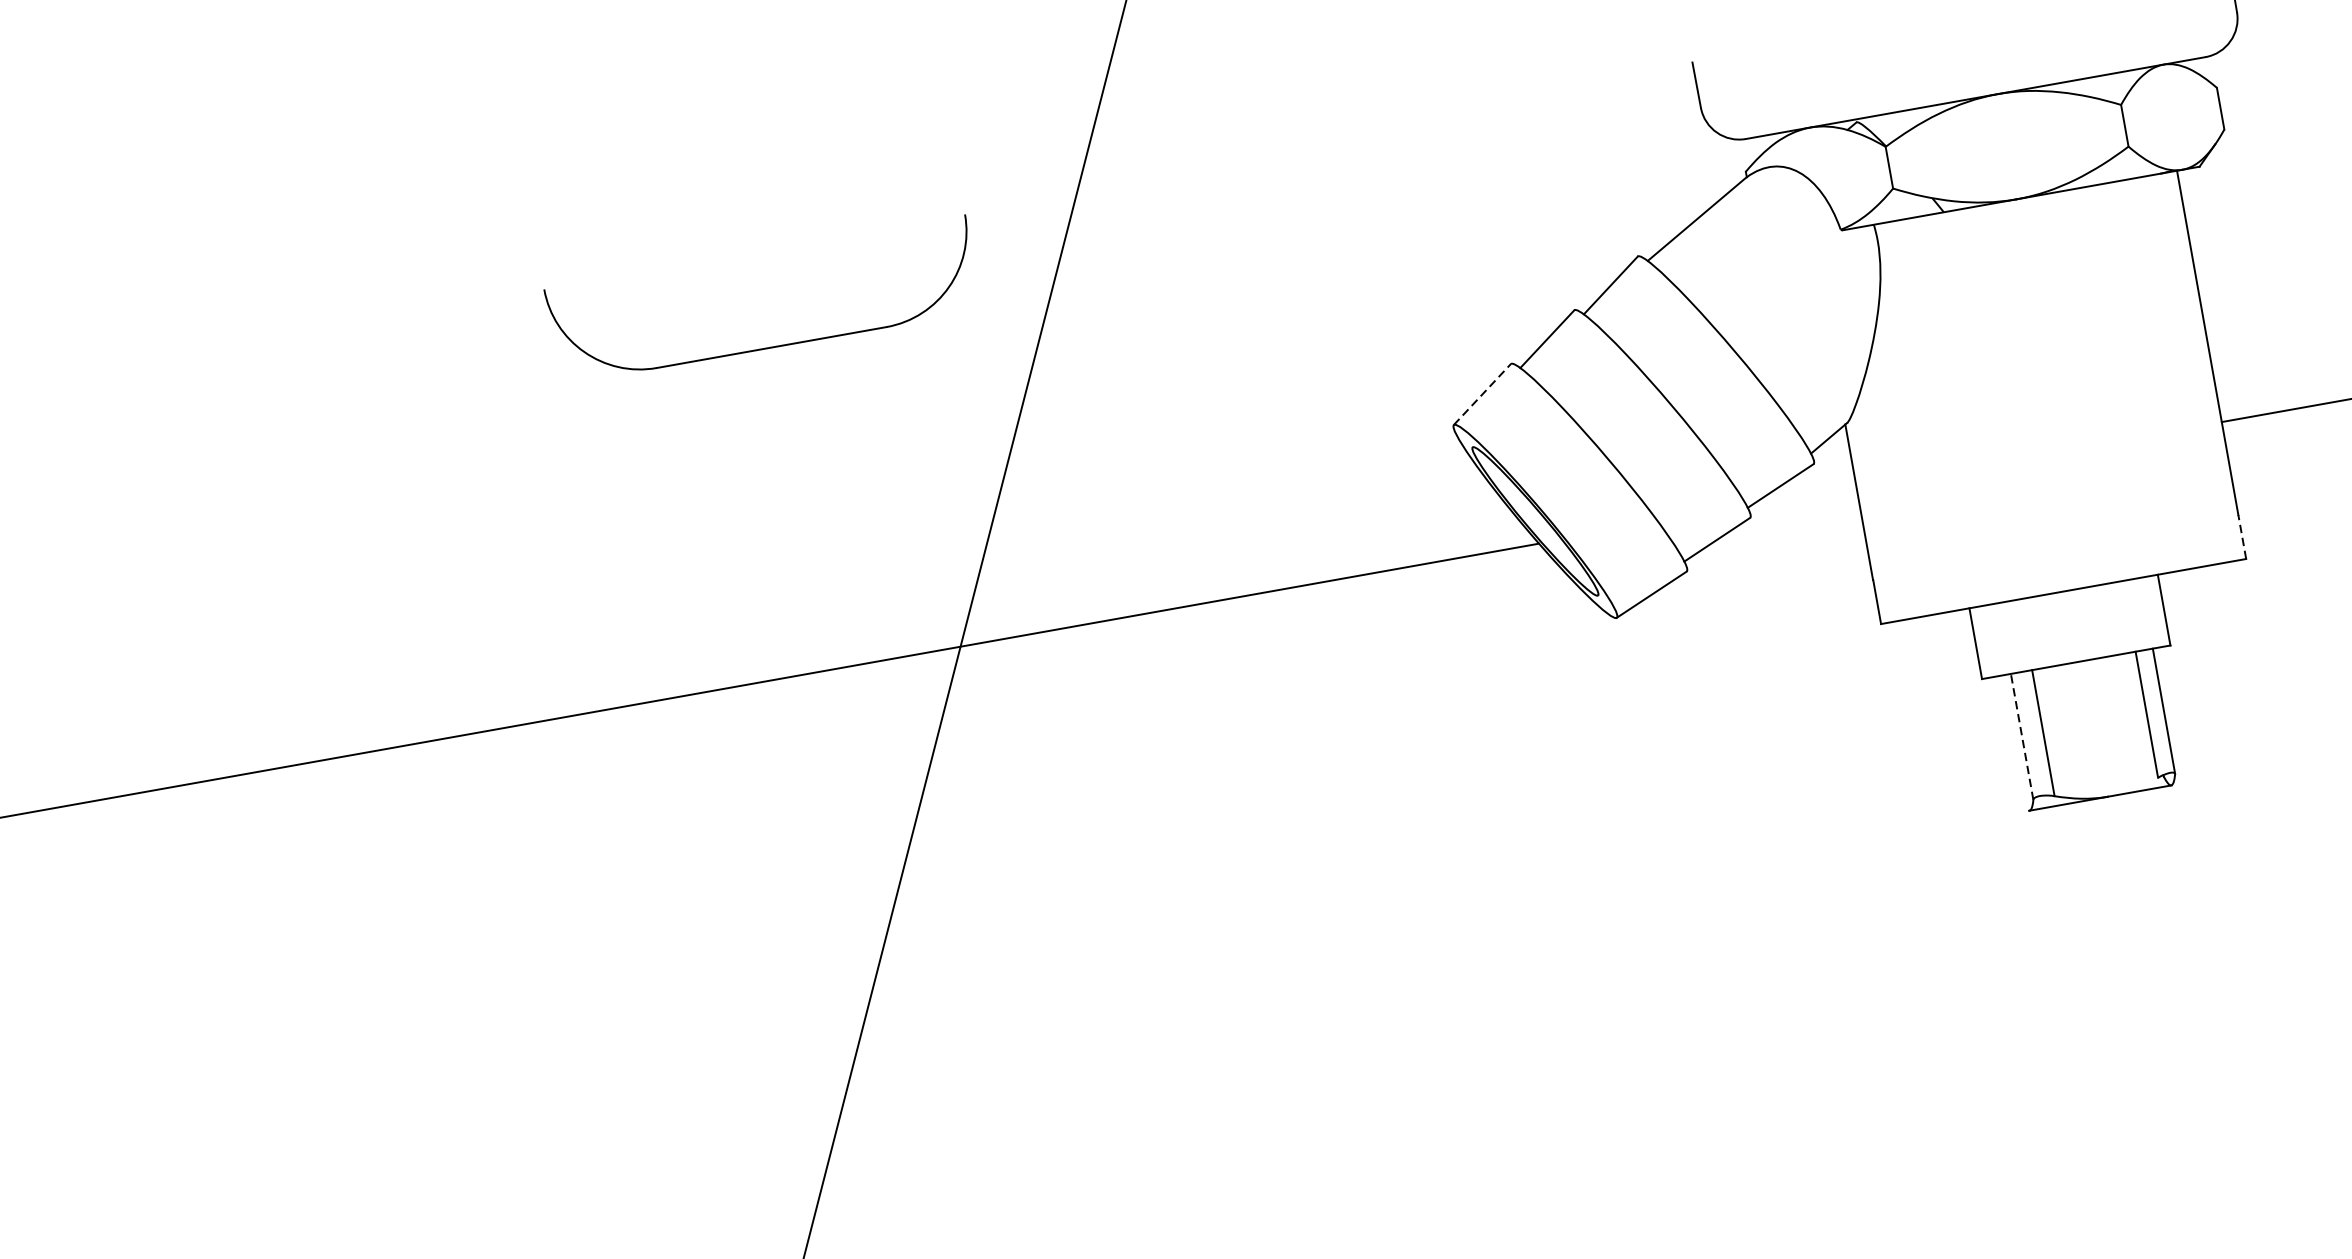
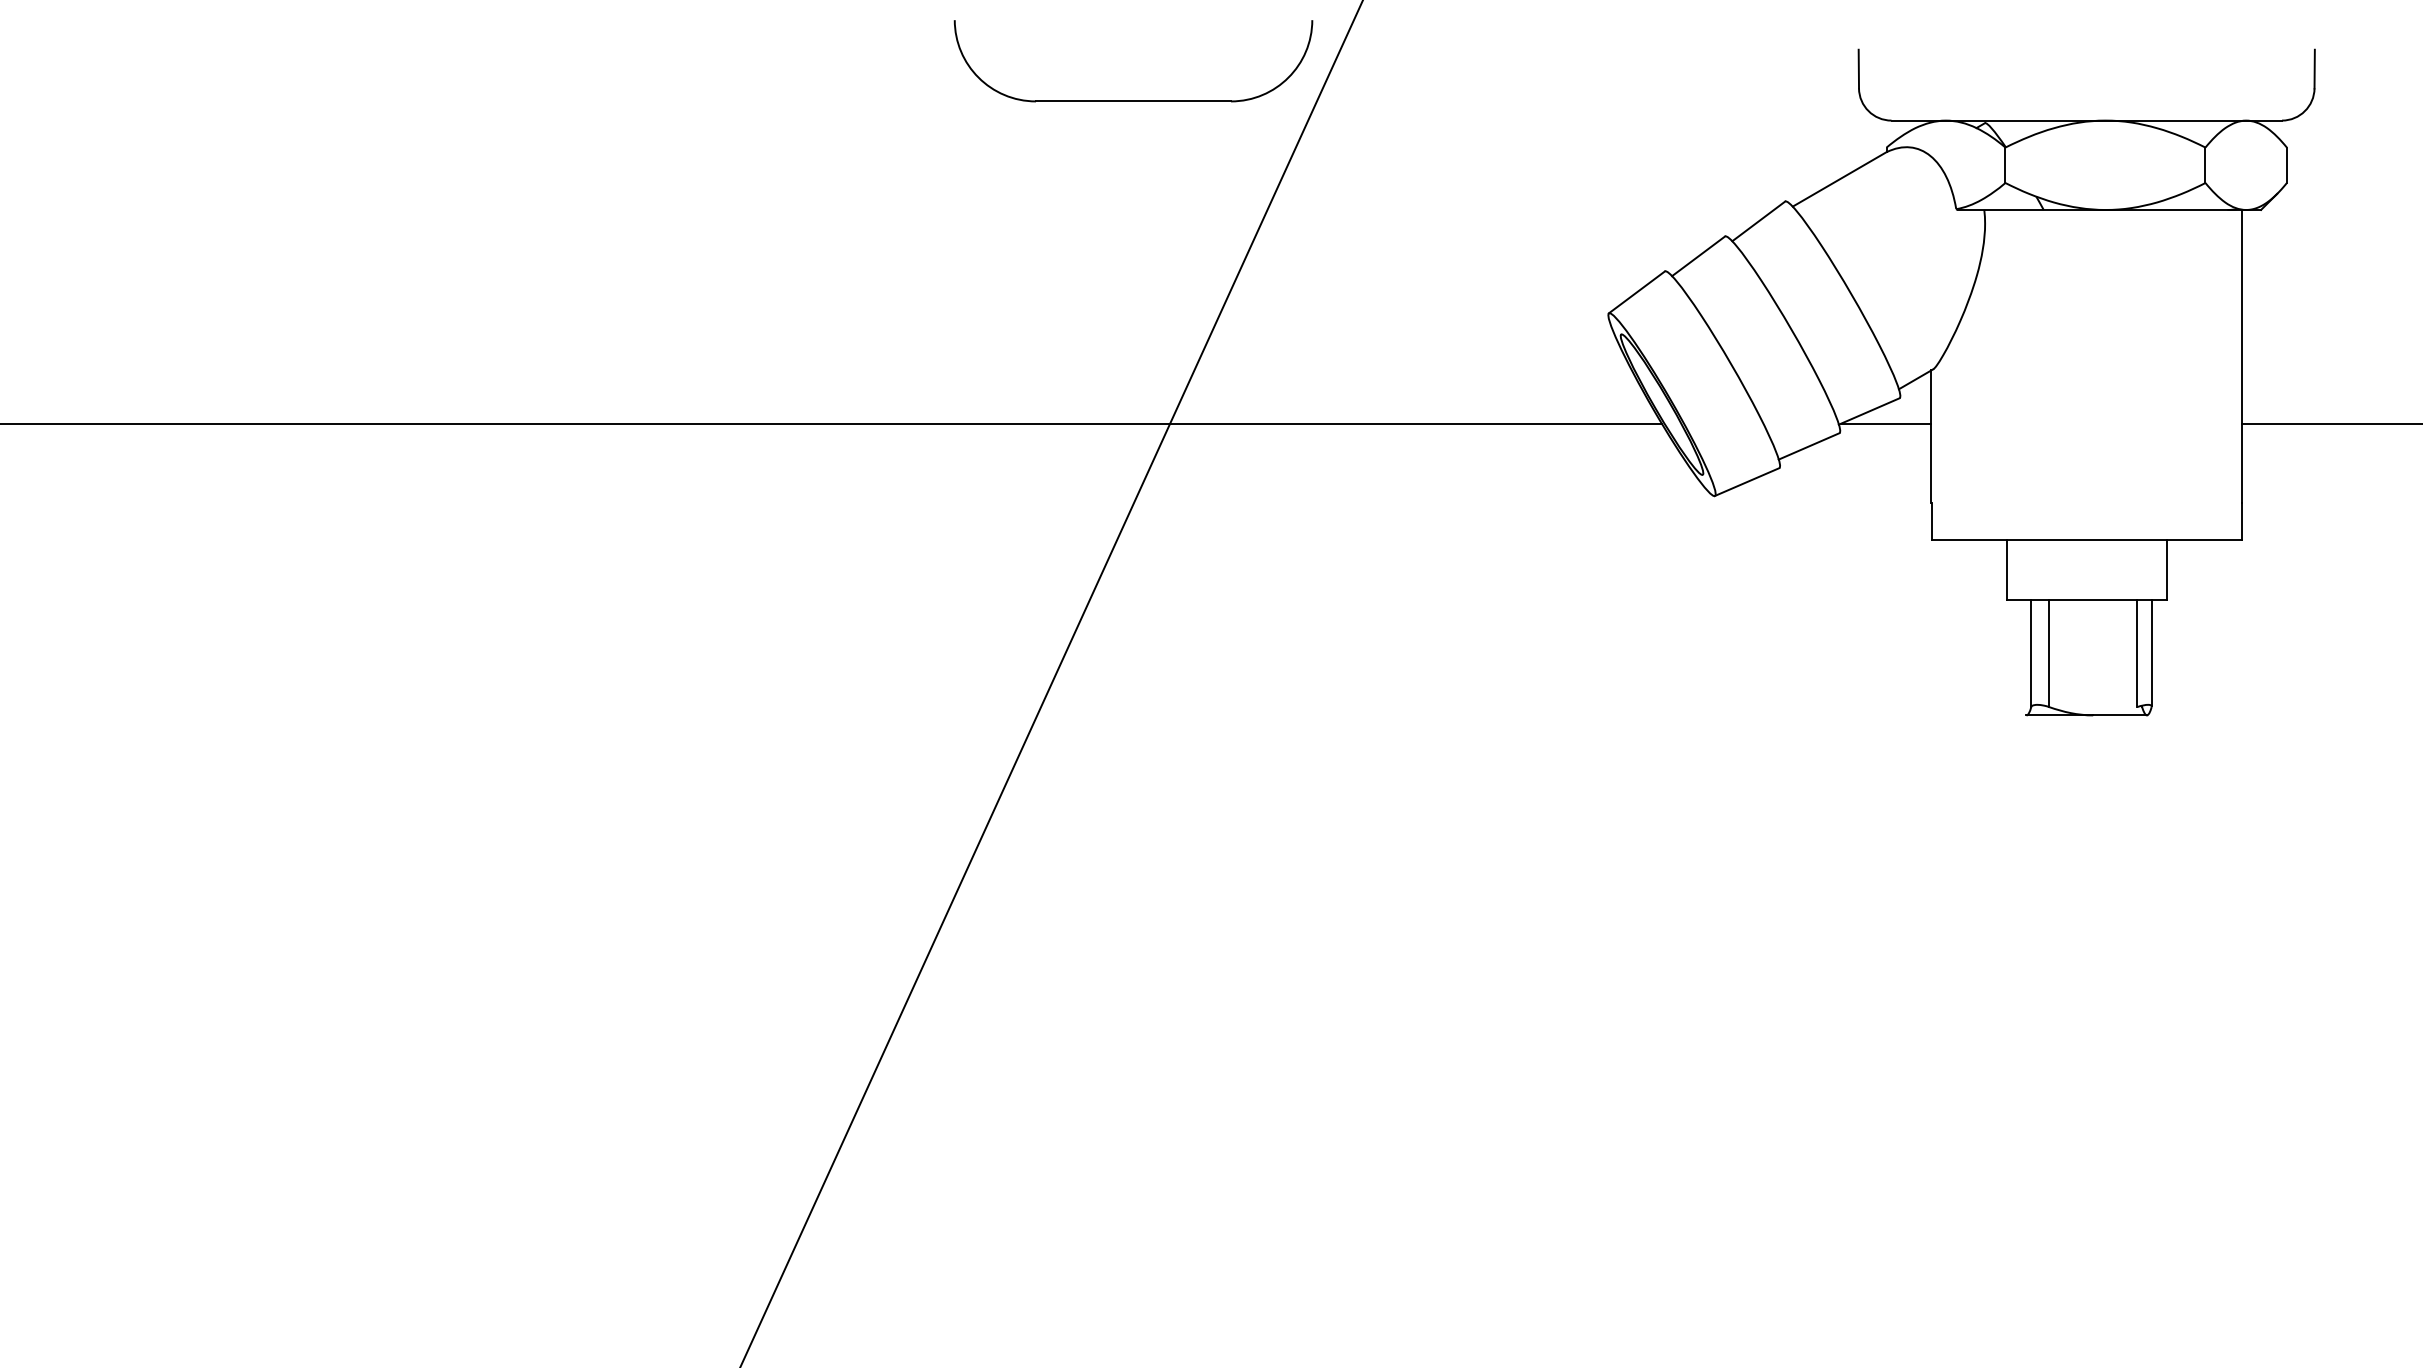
part: (771, 346) -> (1133, 100), moved
line: (1483, 394) -> (1637, 292), dashed -> solid
line: (1803, 496) -> (1886, 423), added
line: (2241, 537) -> (2241, 521), dashed -> solid
line: (2022, 736) -> (2031, 653), dashed -> solid

